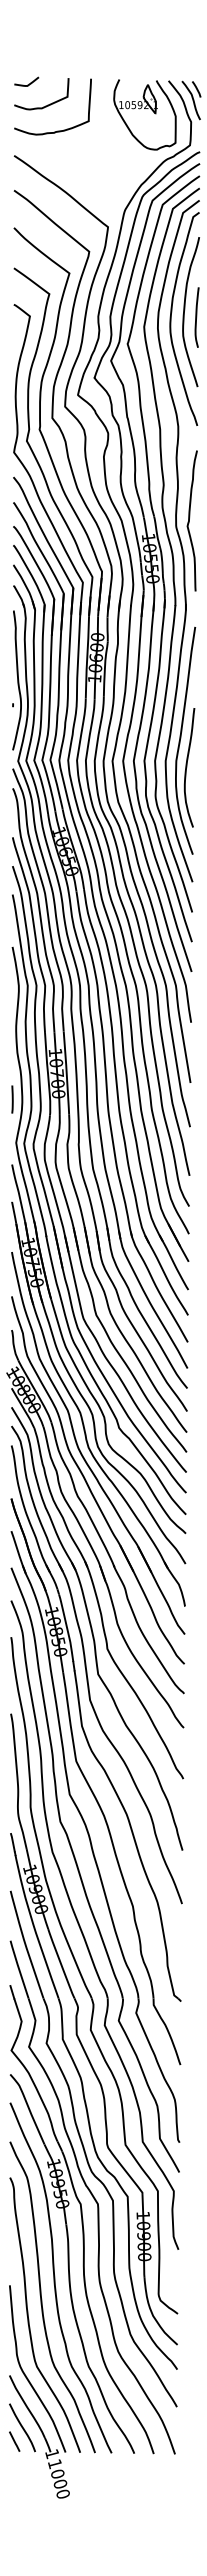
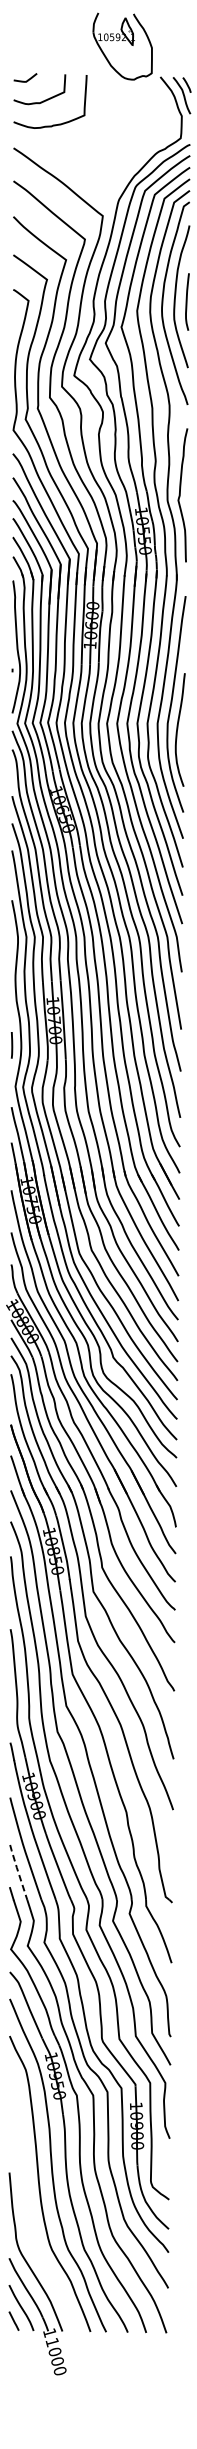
part: (144, 114) -> (122, 46), moved
line: (18, 1968) -> (17, 1871), solid -> dashed
curve: (29, 2319) -> (28, 2205), removed

